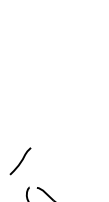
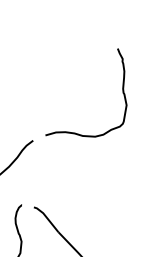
curve: (79, 109) -> (121, 88), added

